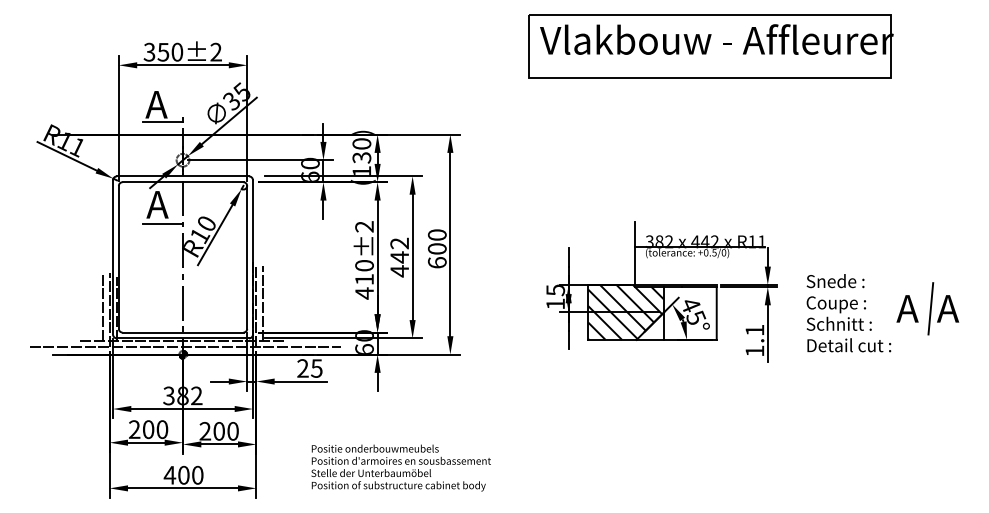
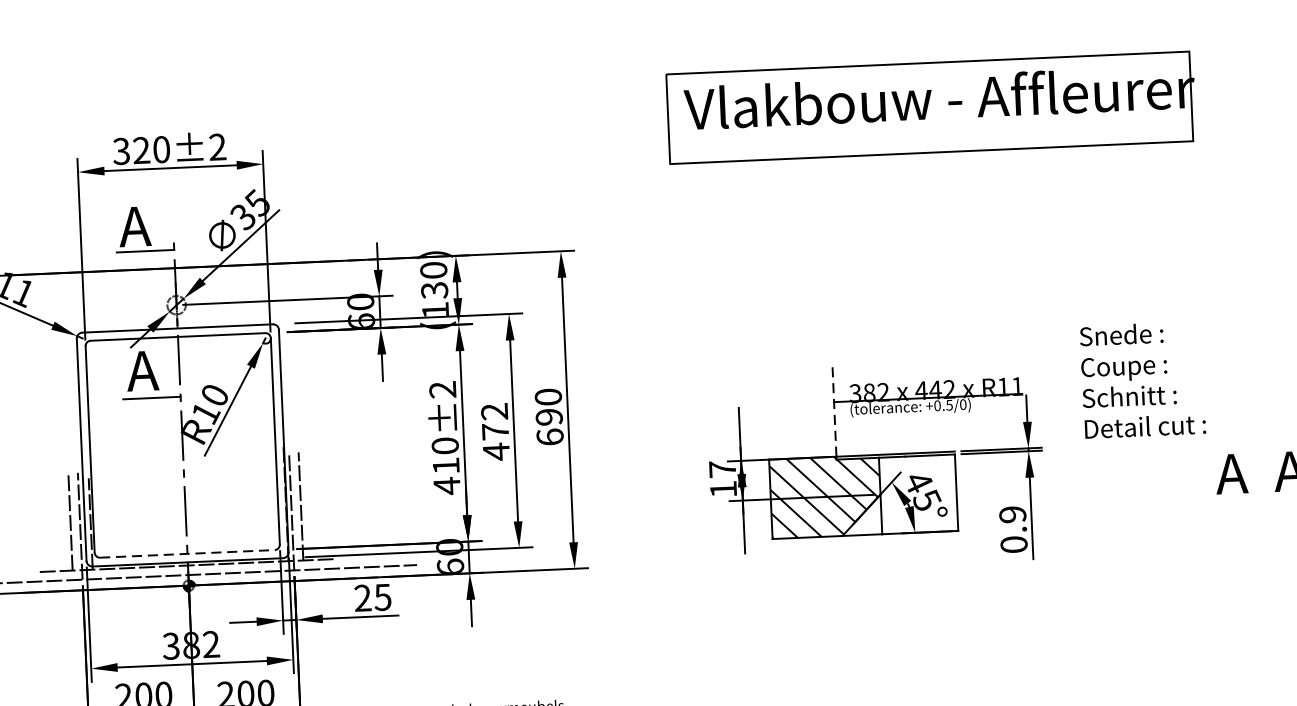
text: (163, 51) -> (141, 149), 350±2 -> 320±2
text: (437, 248) -> (549, 416), 600 -> 690
line: (634, 253) -> (834, 411), solid -> dashed
text: (399, 257) -> (495, 431), 442 -> 472
text: (555, 290) -> (722, 469), 15 -> 17
line: (930, 308) -> (1264, 472), removed
text: (848, 313) -> (1142, 380), moved
line: (183, 332) -> (188, 553), solid -> dashed
text: (754, 340) -> (1012, 529), 1.1 -> 0.9

